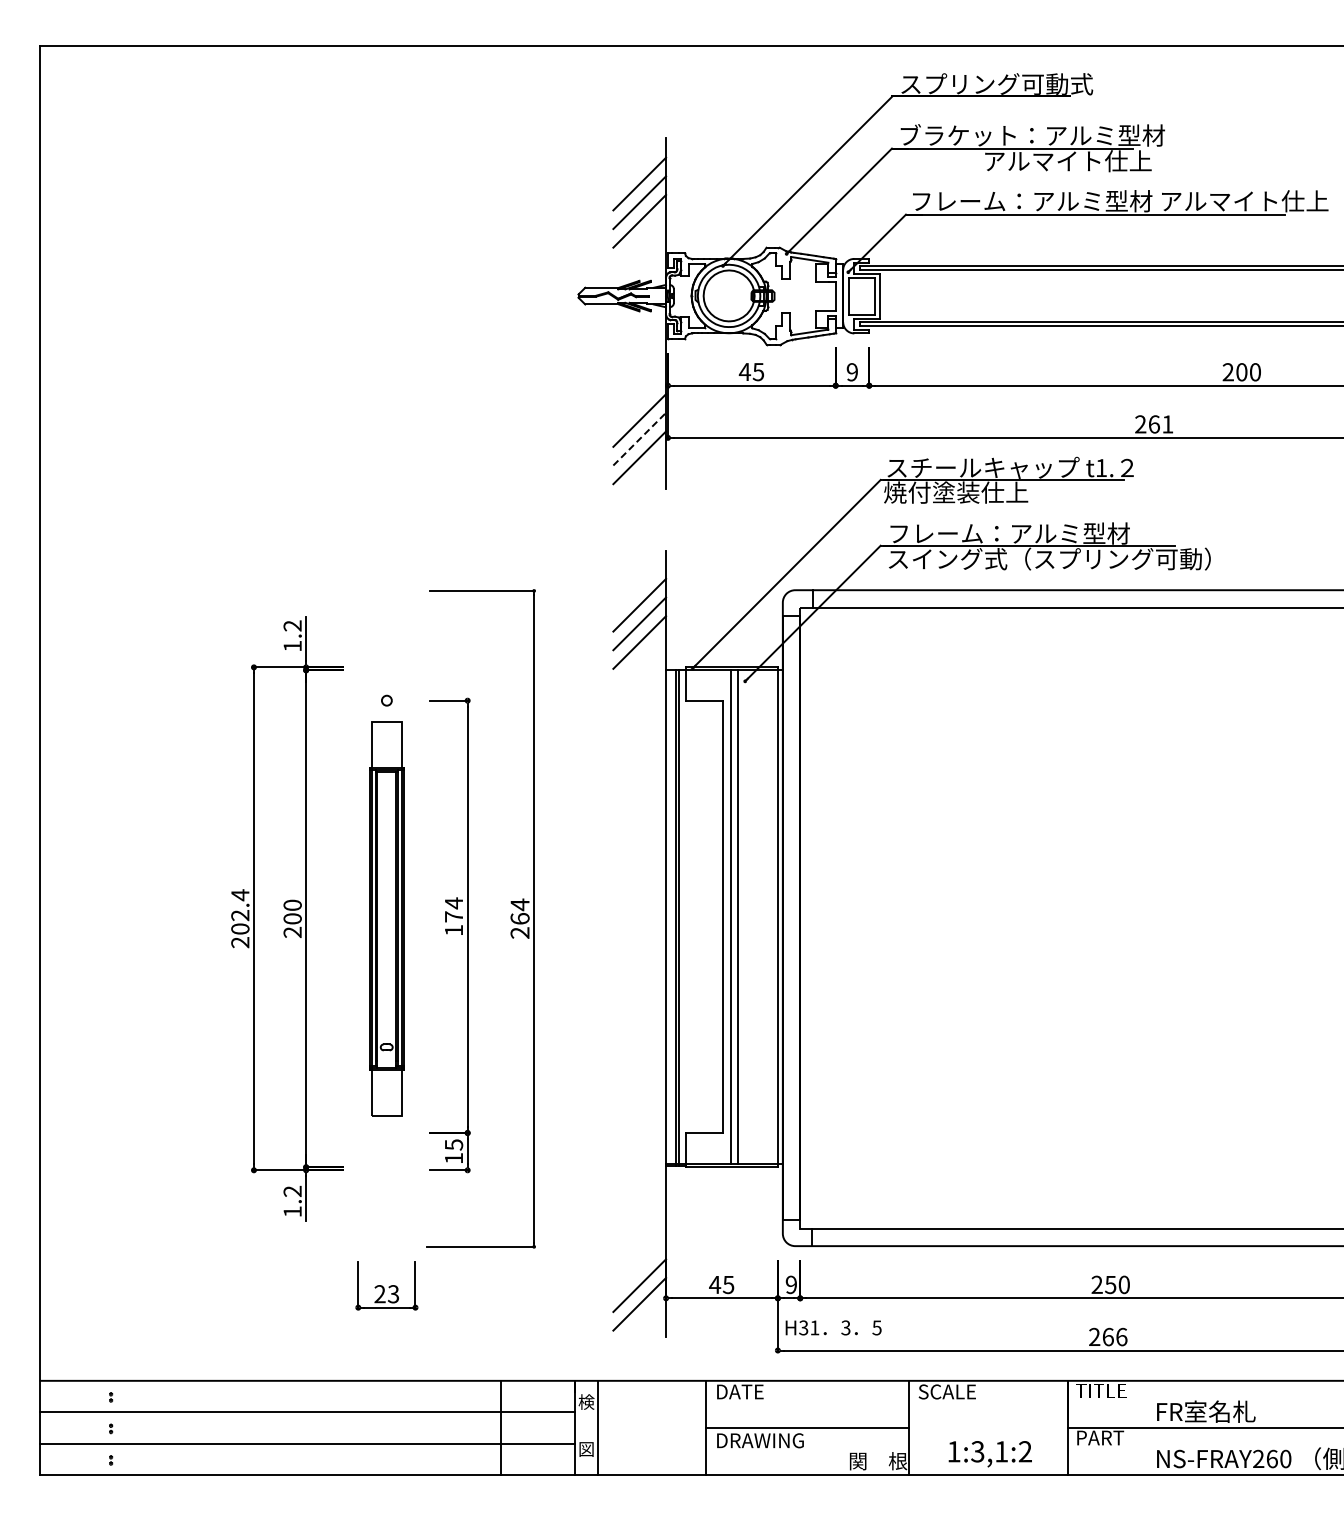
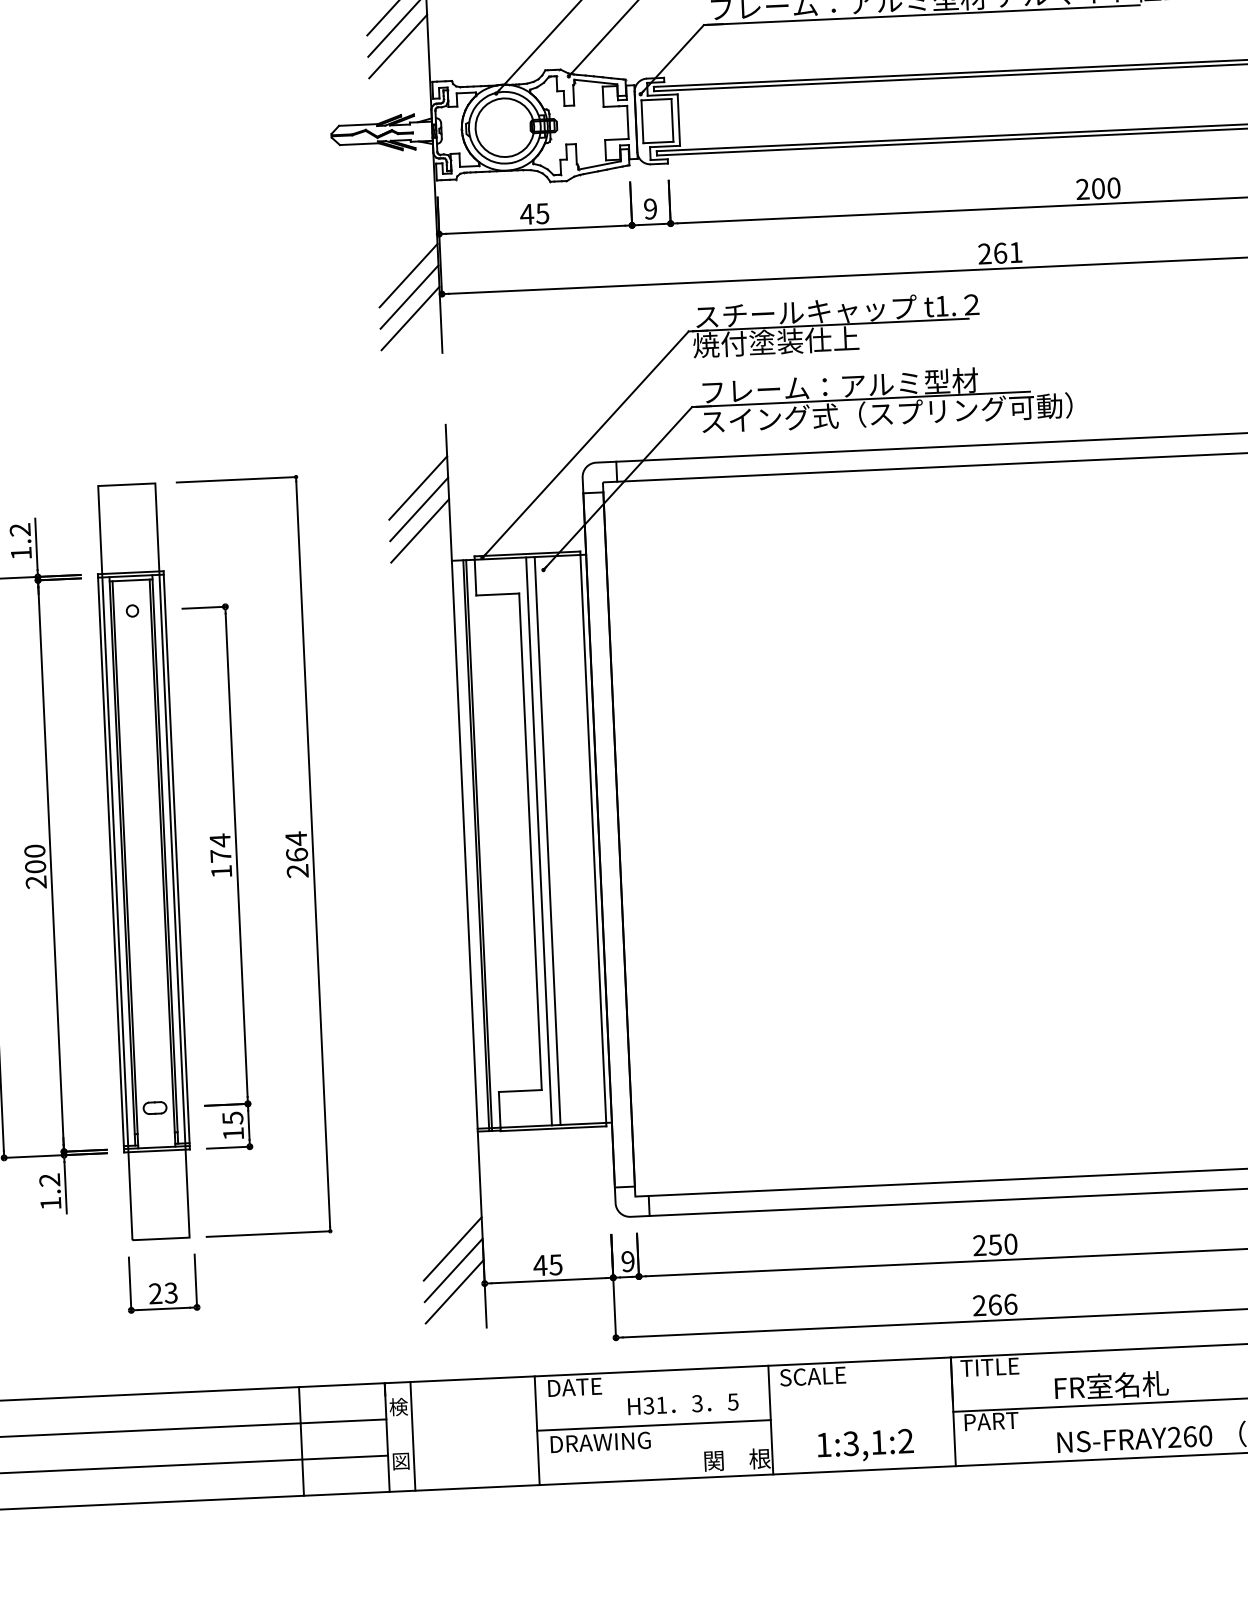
line: (640, 438) -> (410, 296), dashed -> solid
part: (386, 918) -> (143, 861), size x1.67
line: (639, 1266) -> (452, 1248), added
text: (833, 1327) -> (683, 1403), moved

